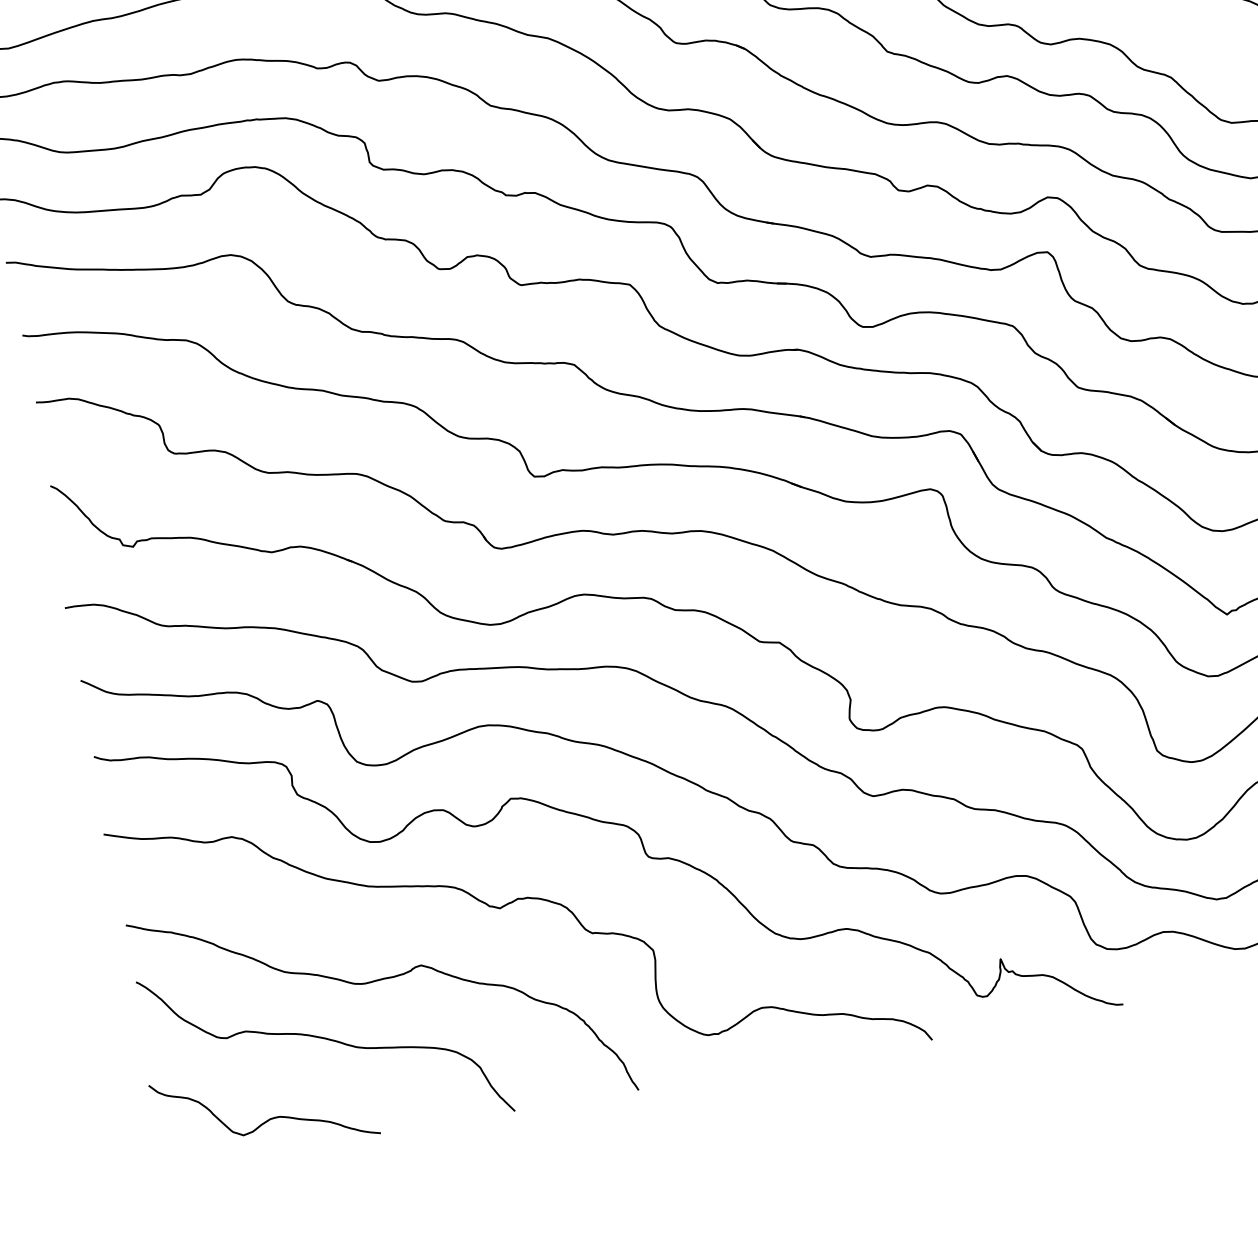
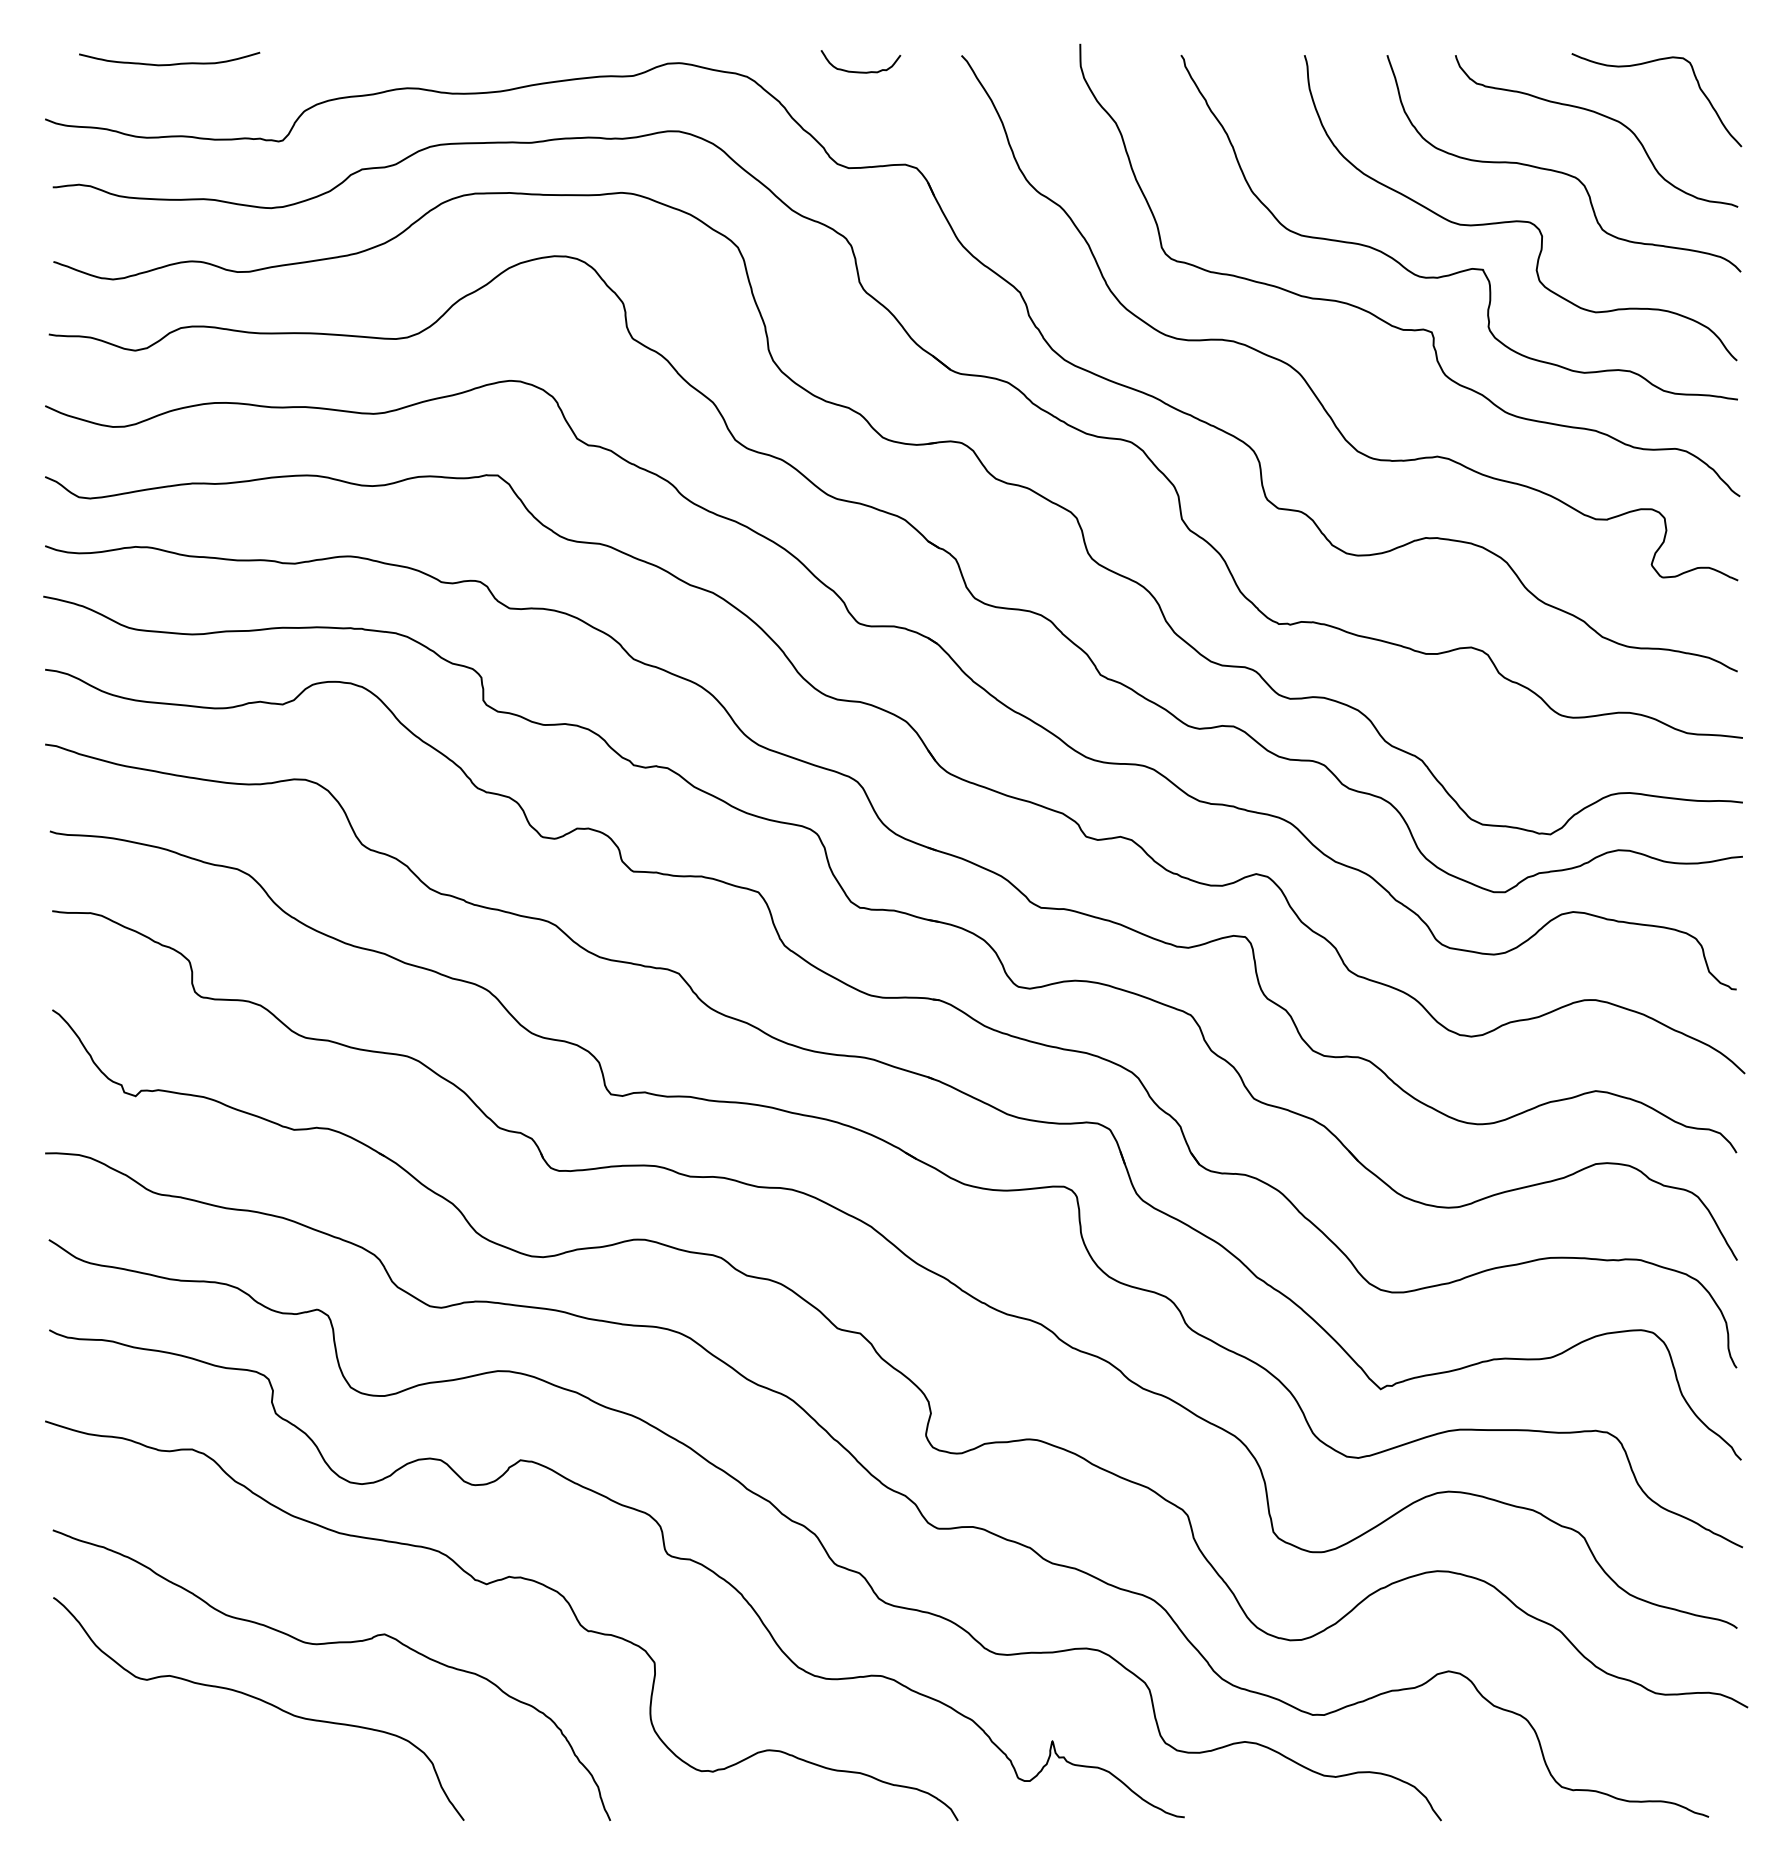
curve: (269, 1118) -> (180, 1780), removed

